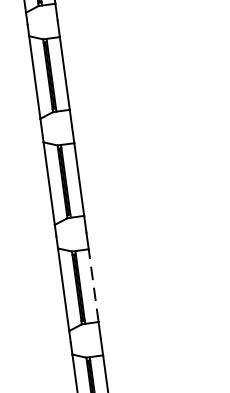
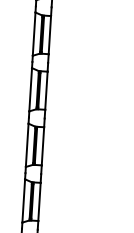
line: (94, 283) -> (43, 145), dashed -> solid

